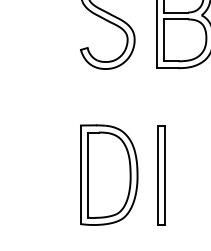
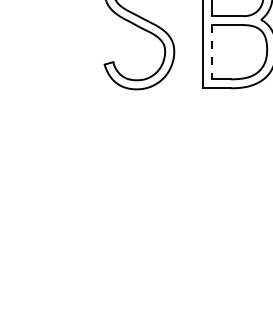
line: (164, 40) -> (212, 52), solid -> dashed
part: (108, 174) -> (140, 226), removed
part: (161, 174) -> (209, 226), removed

